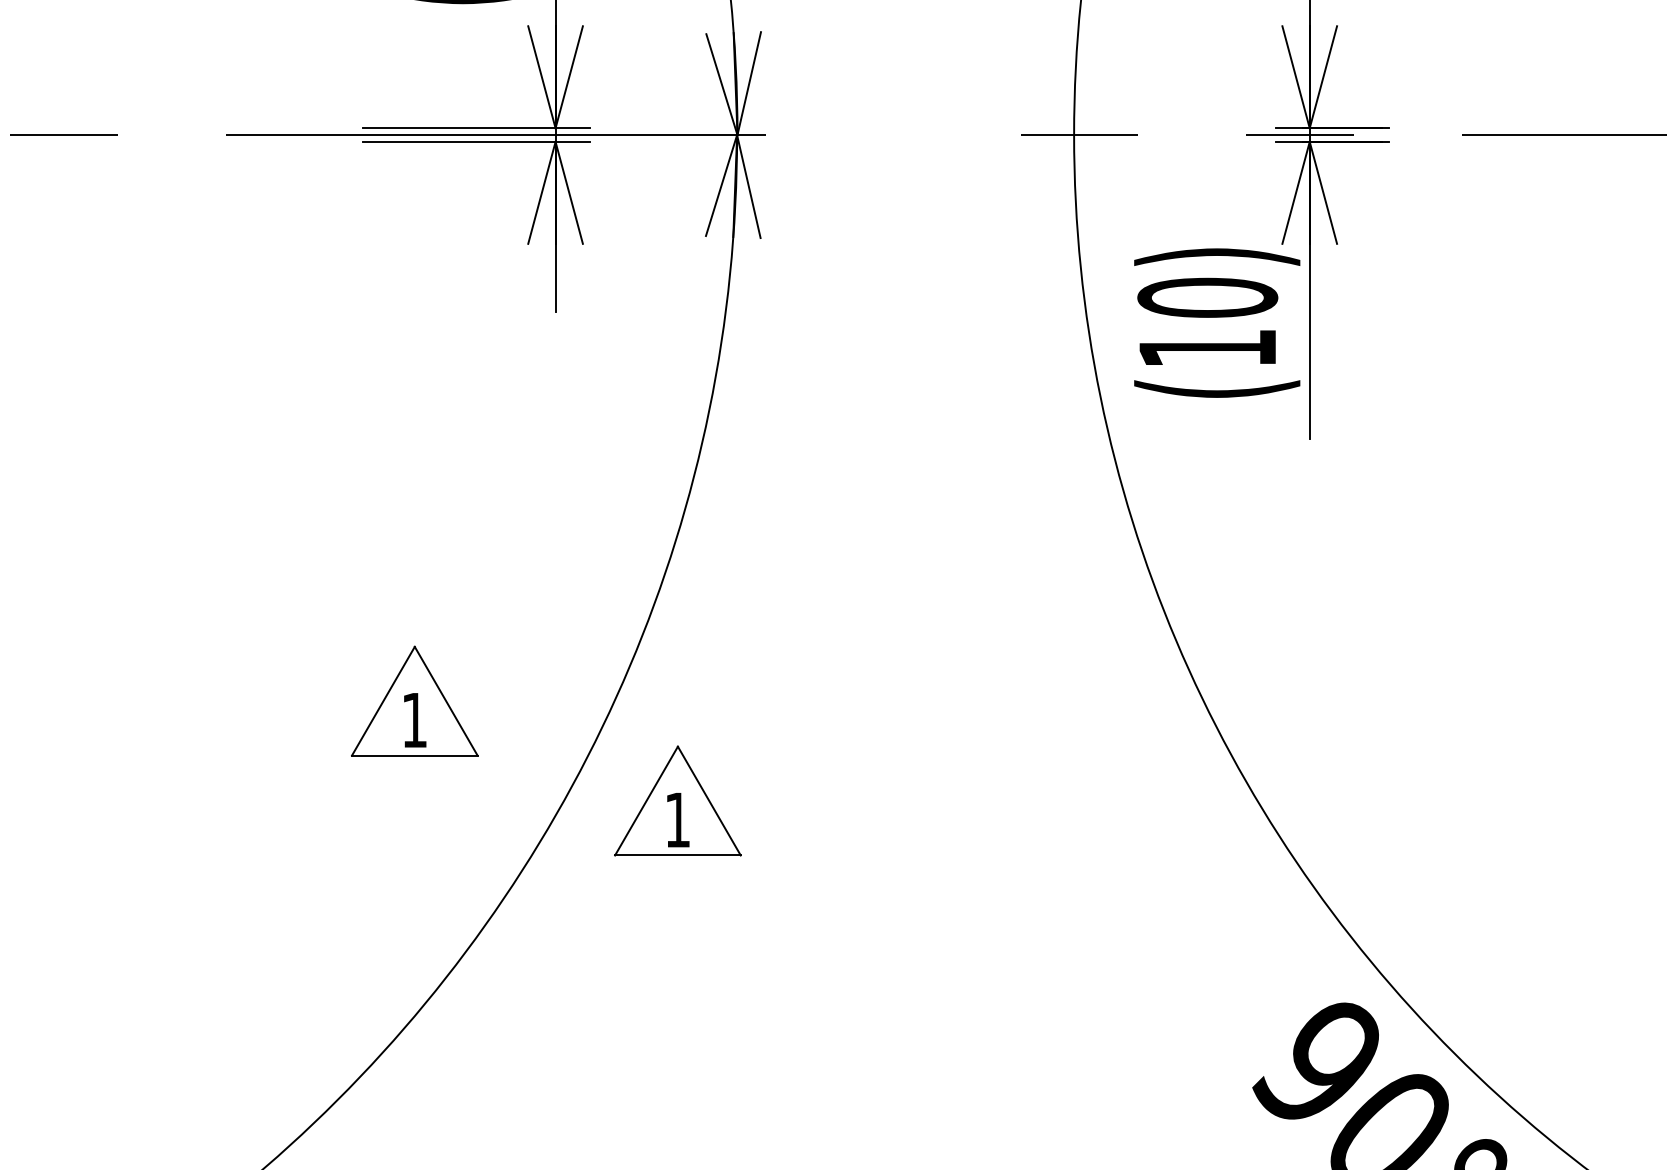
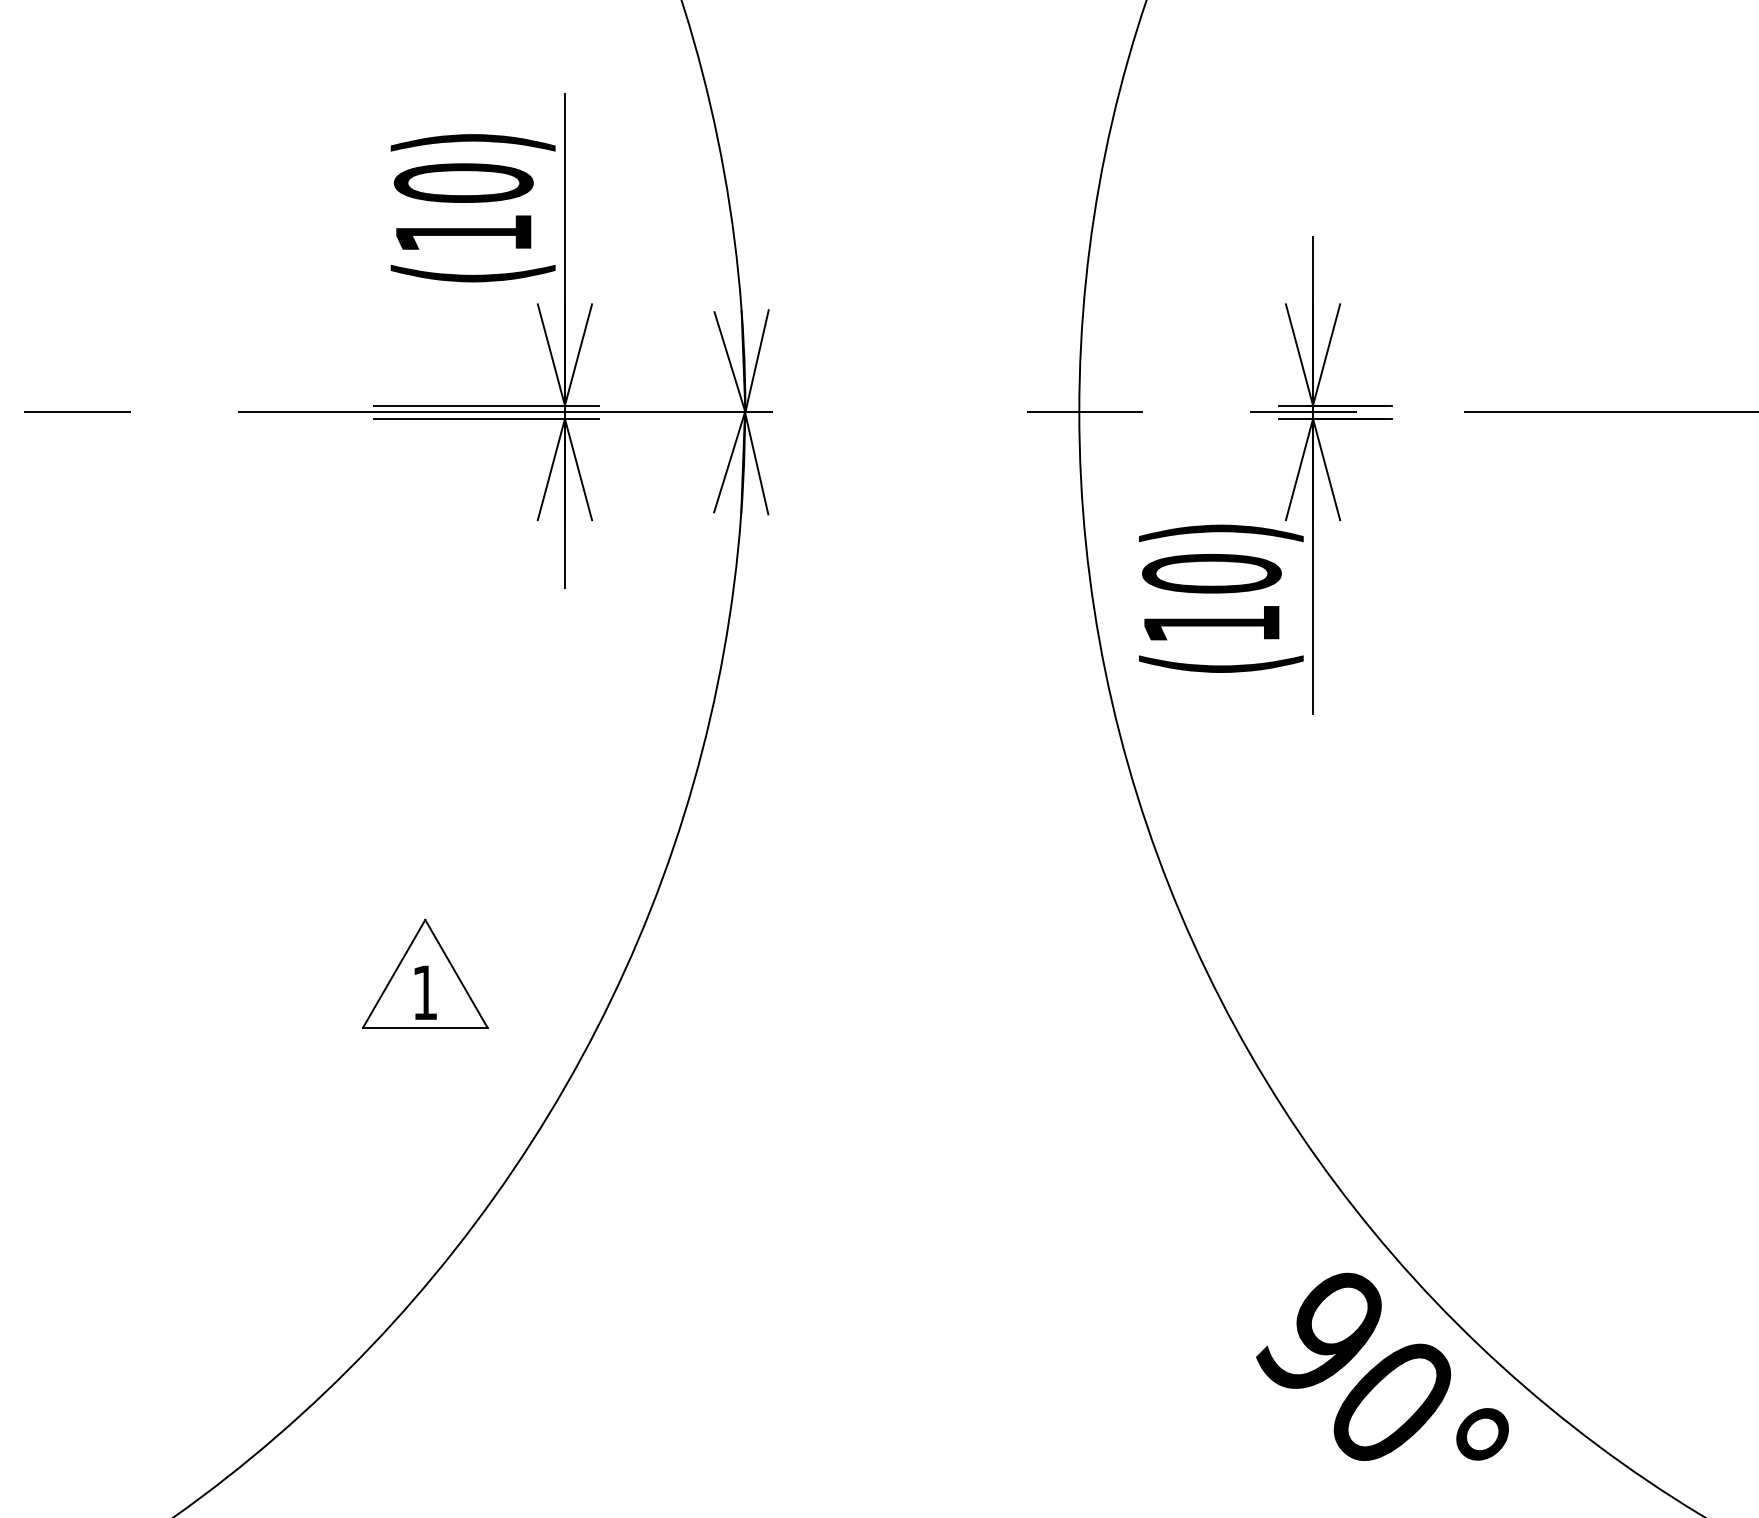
part: (678, 800) -> (686, 1072), removed

